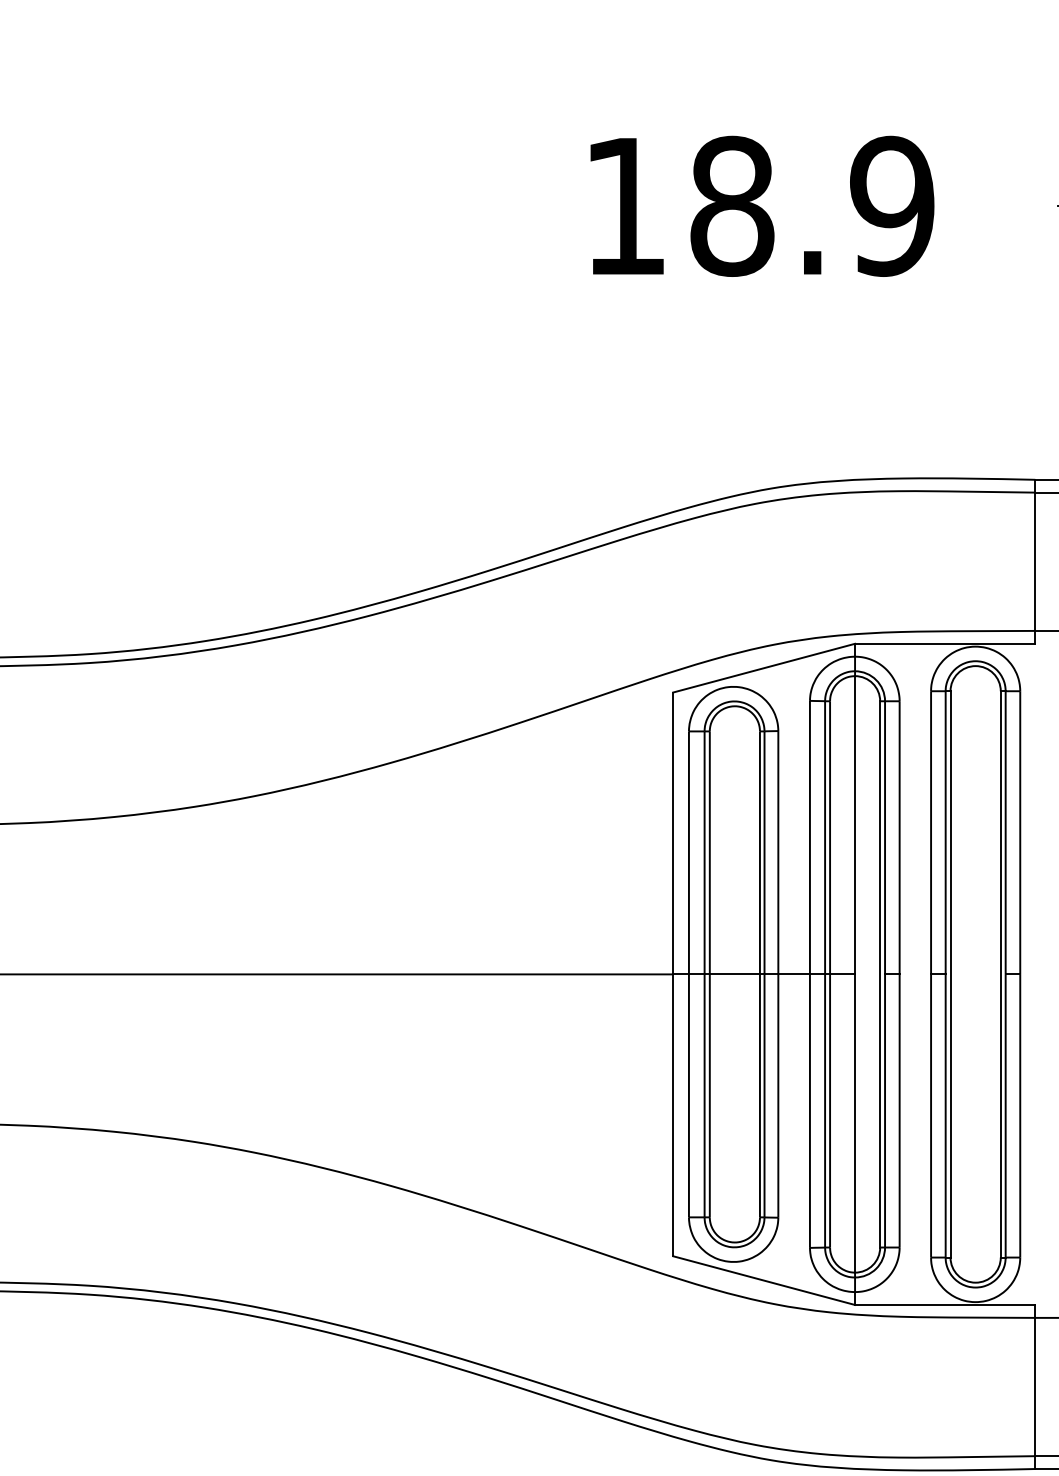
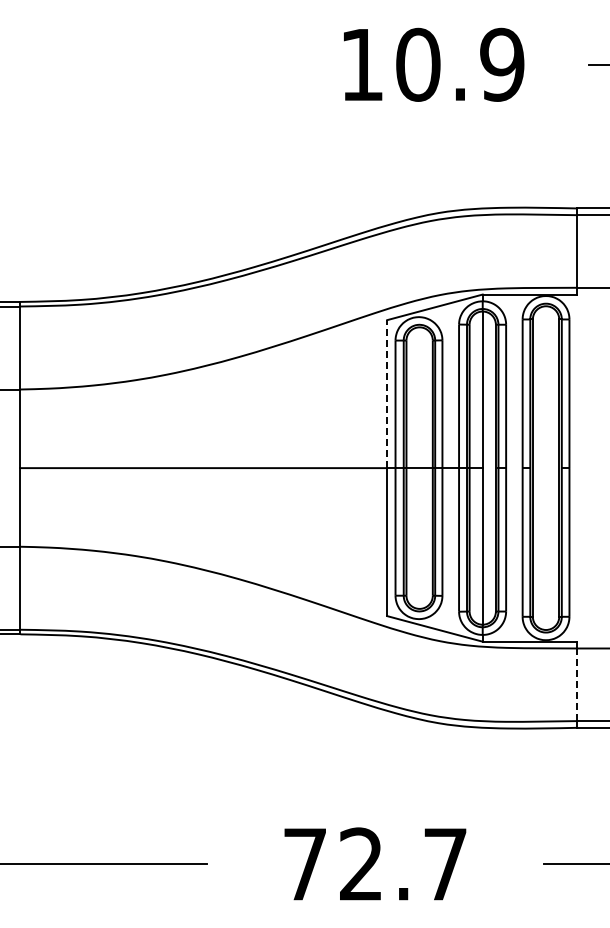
text: (732, 205) -> (418, 64), 18.9 -> 10.9
line: (673, 834) -> (387, 394), solid -> dashed
line: (1035, 1388) -> (577, 685), solid -> dashed

